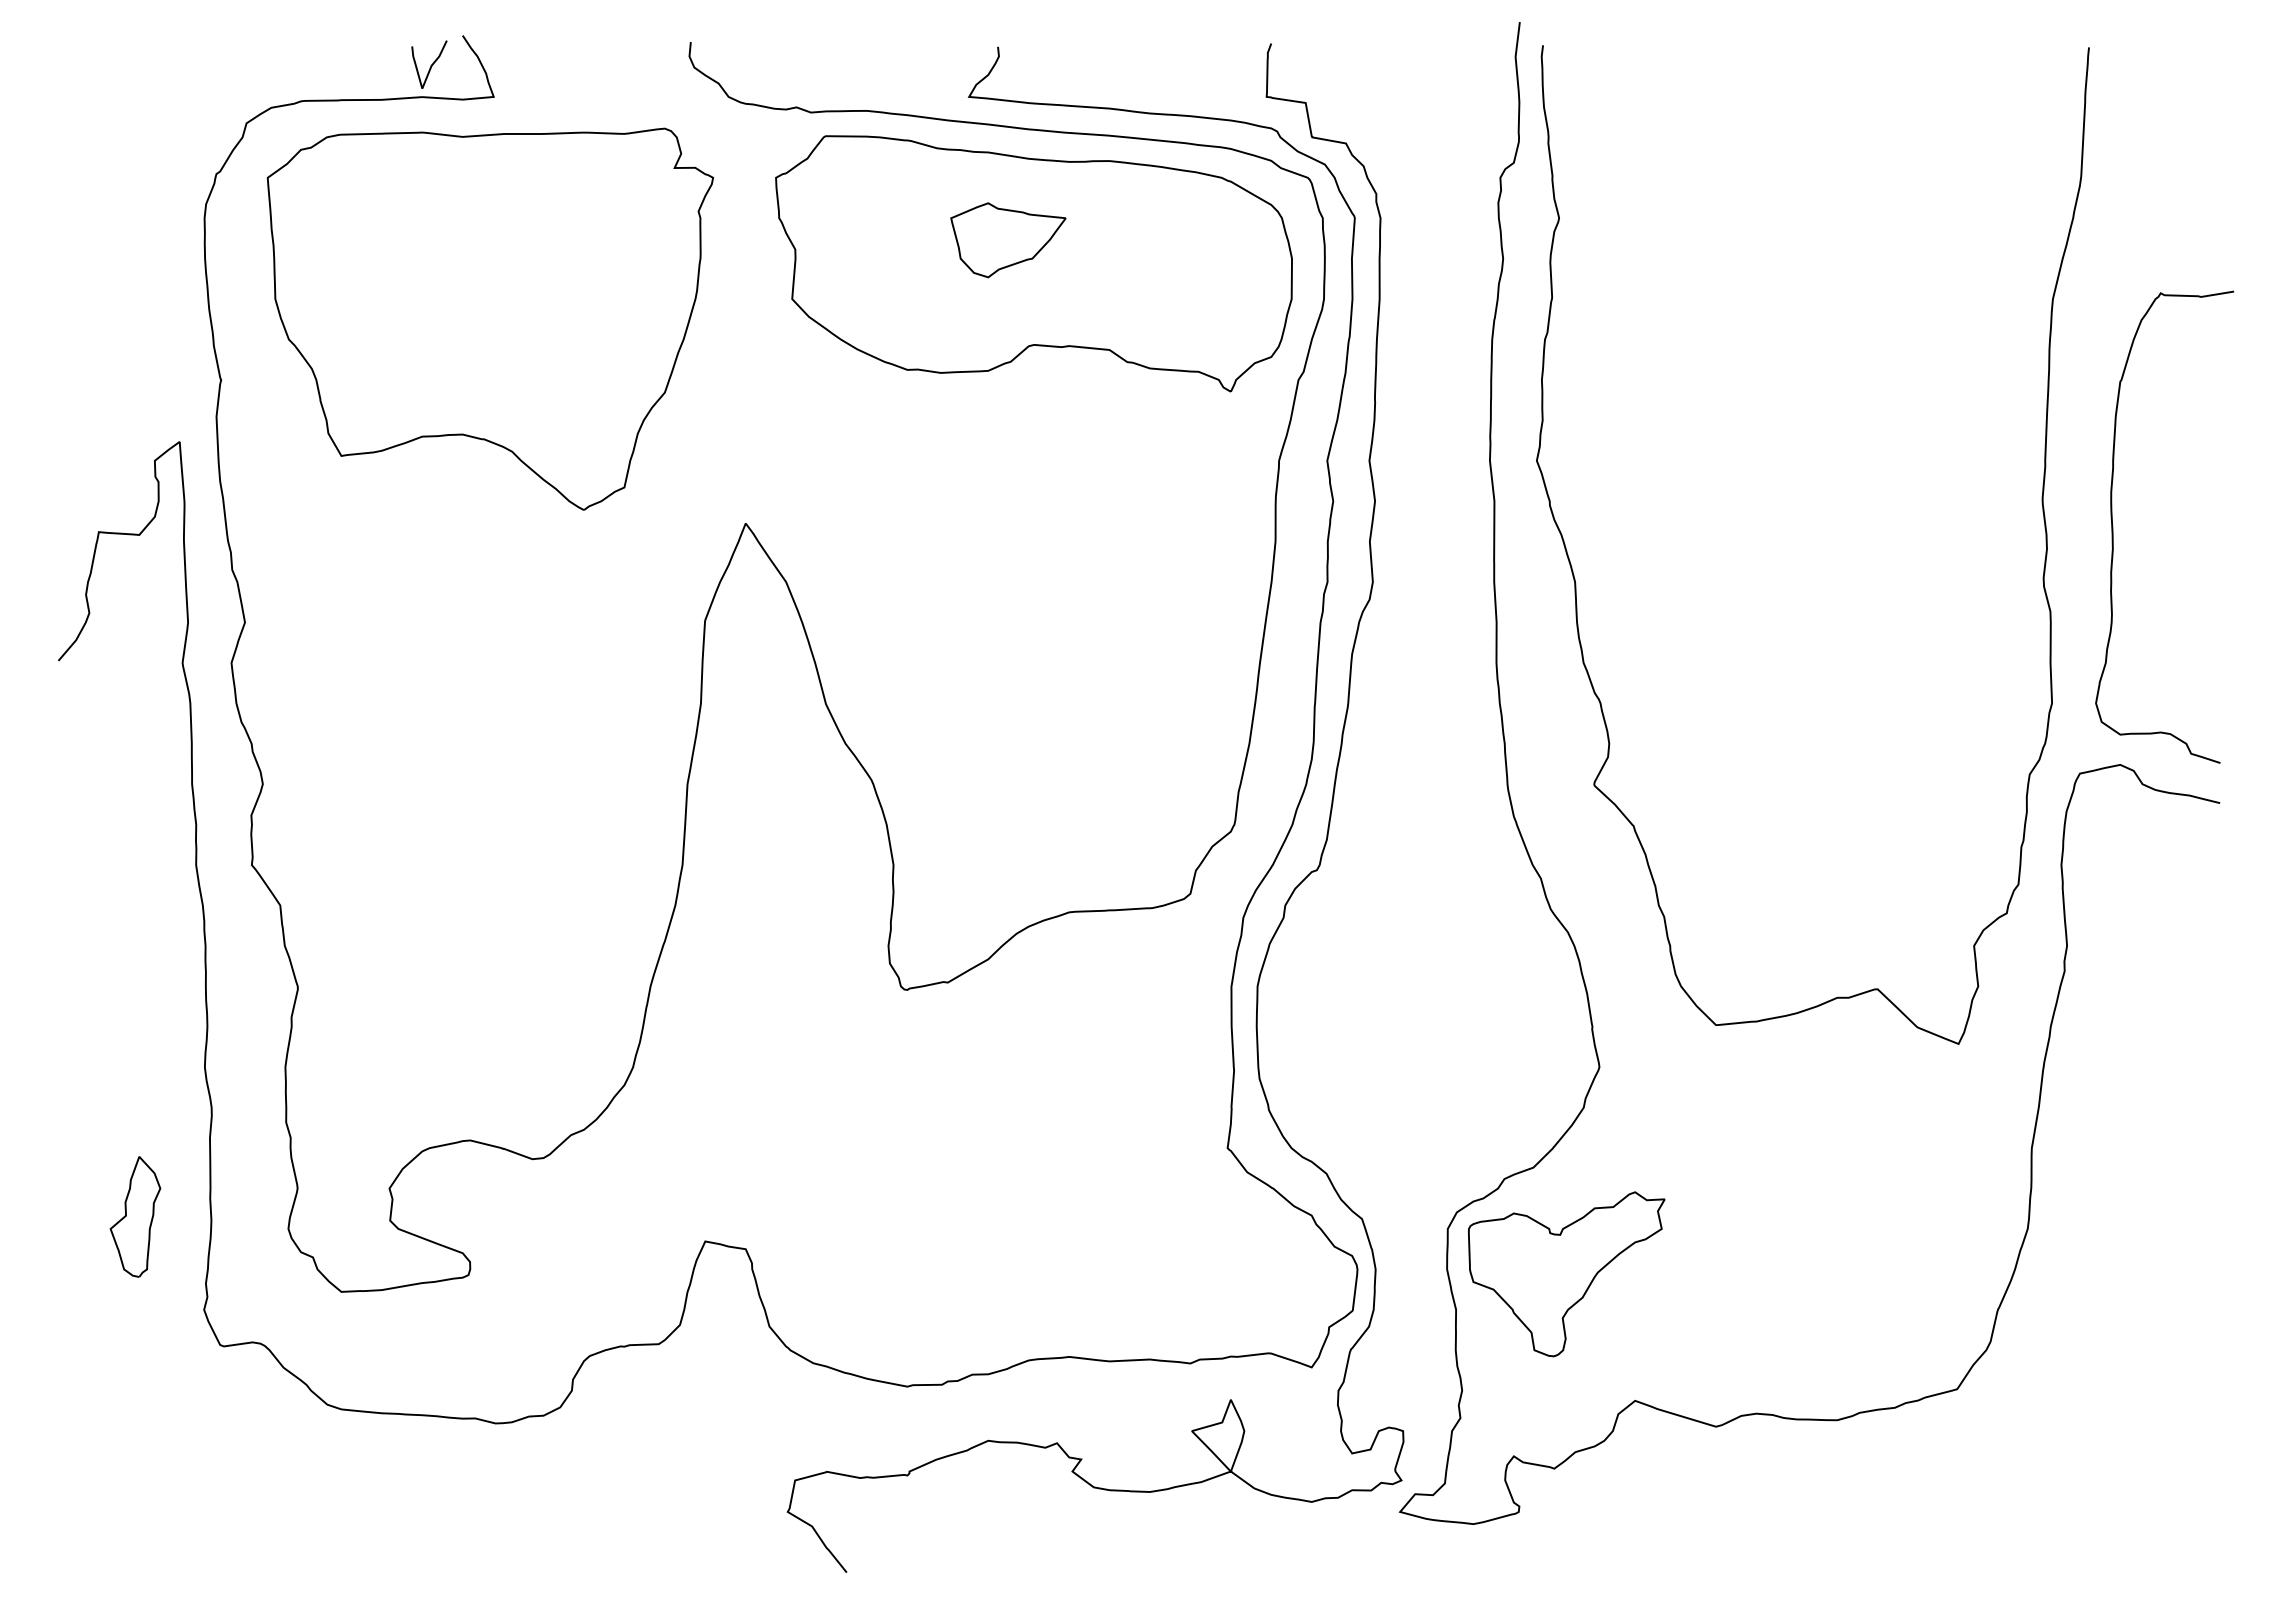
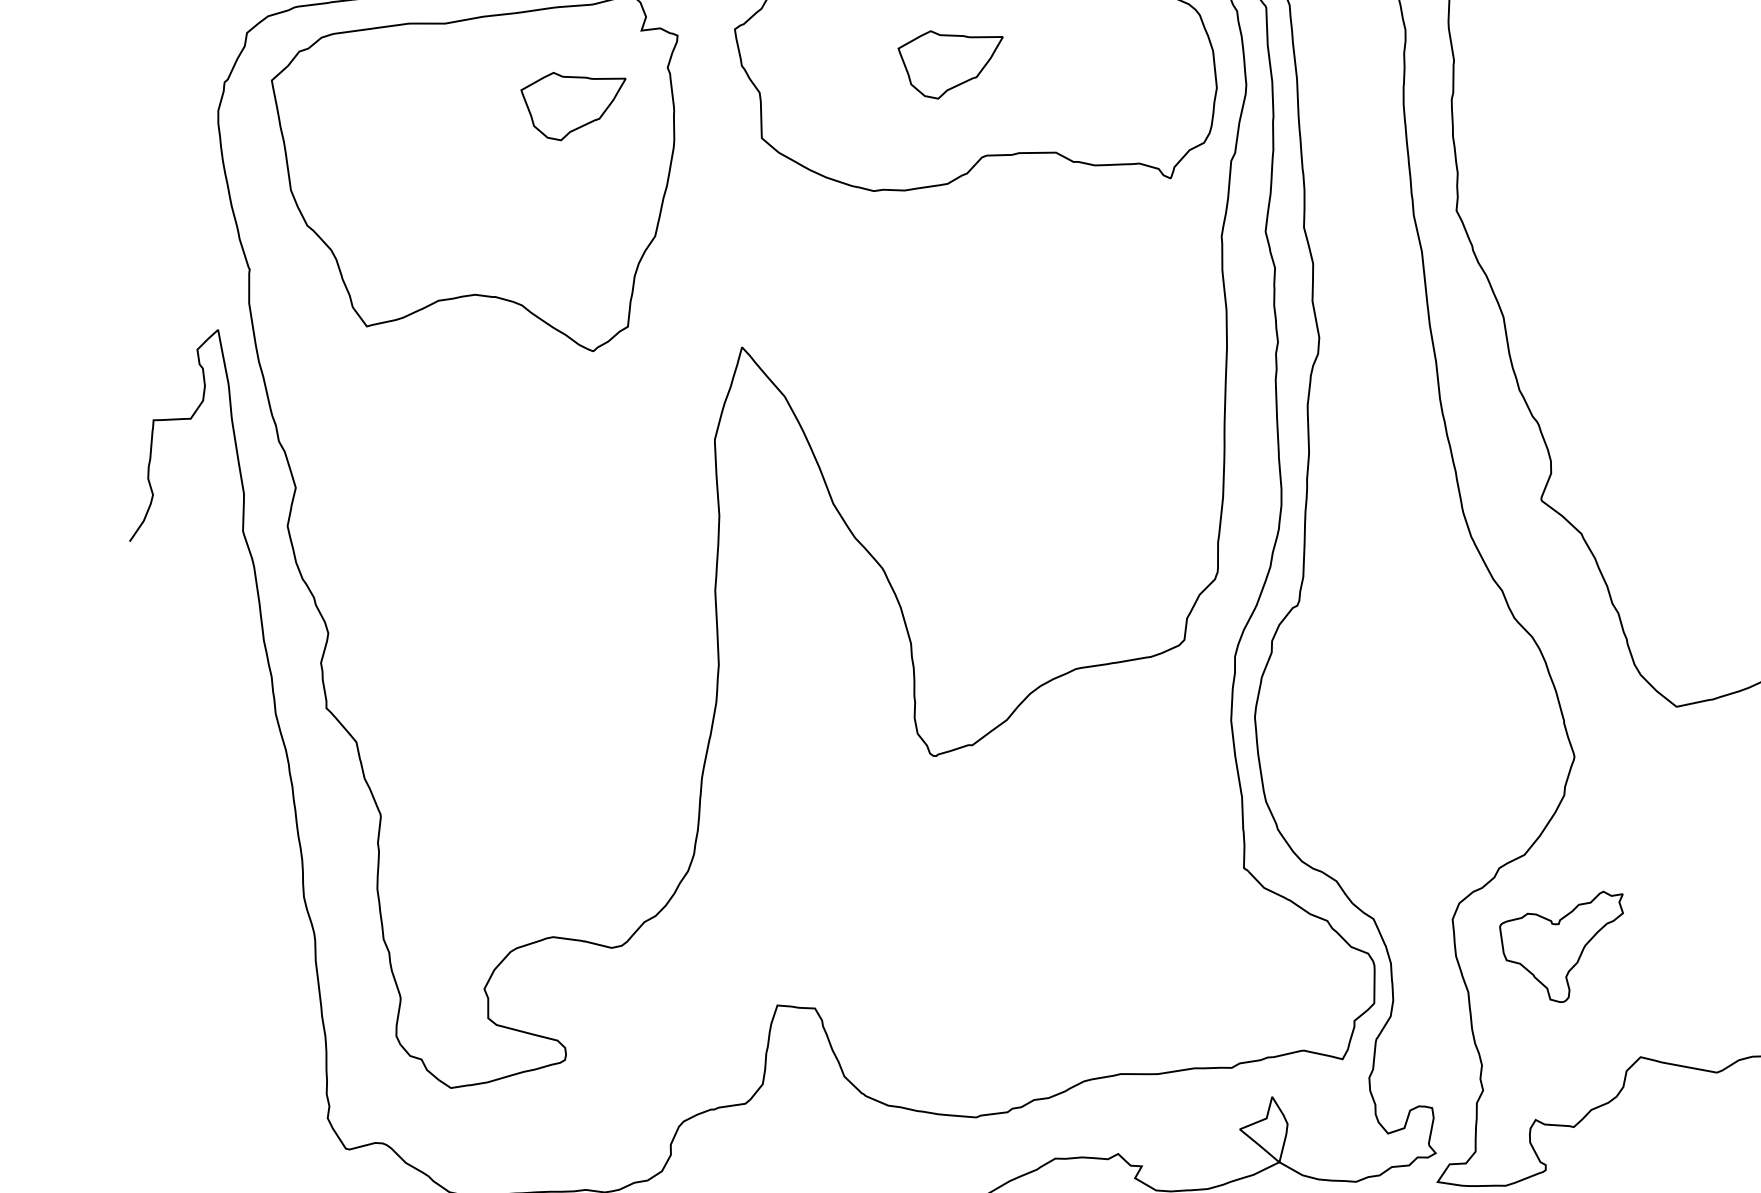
part: (594, 240) -> (575, 104), added
part: (135, 1216) -> (255, 1040), removed
part: (1566, 1274) -> (1565, 948), size x0.7

